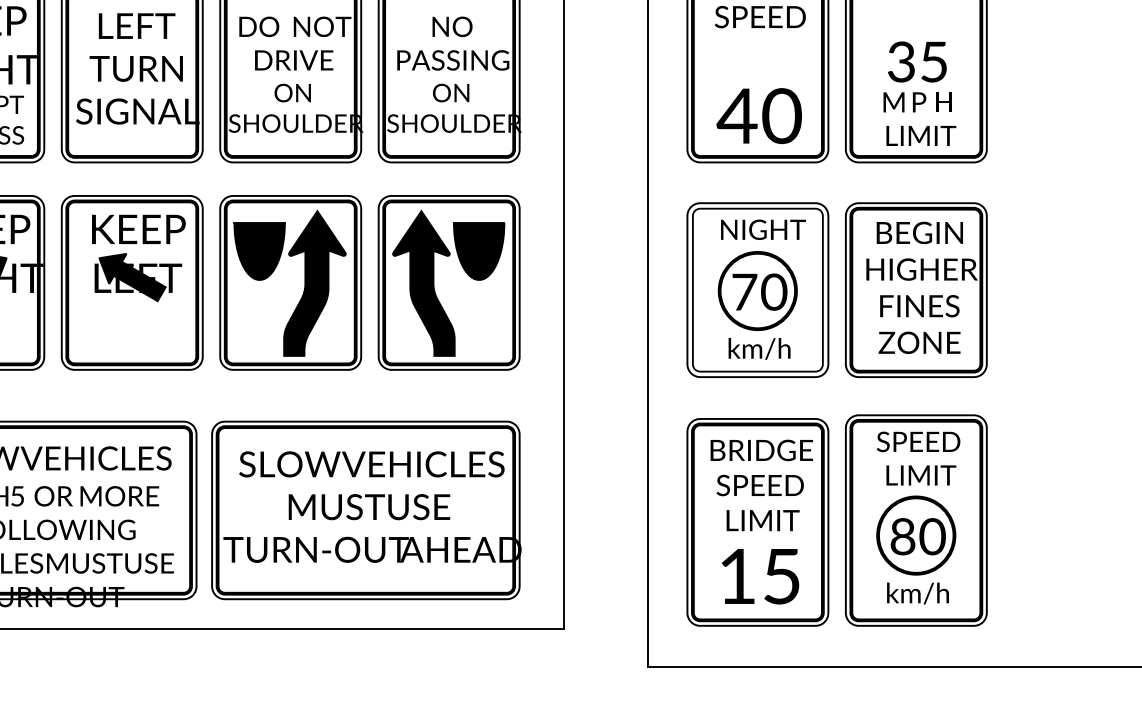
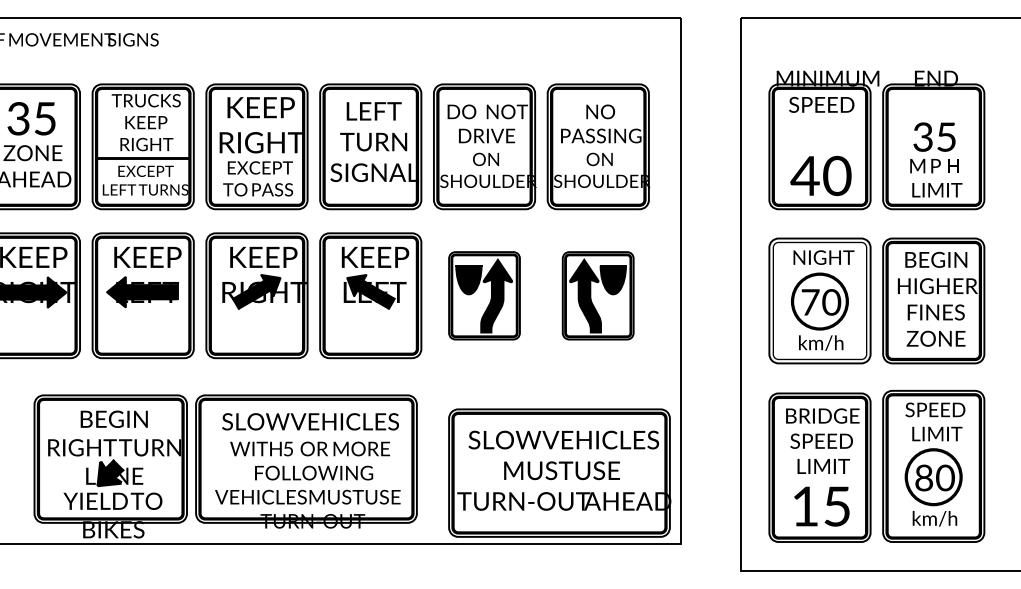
part: (290, 282) -> (484, 295), size x0.7
part: (448, 282) -> (597, 295), size x0.7
part: (365, 509) -> (559, 472), moved

